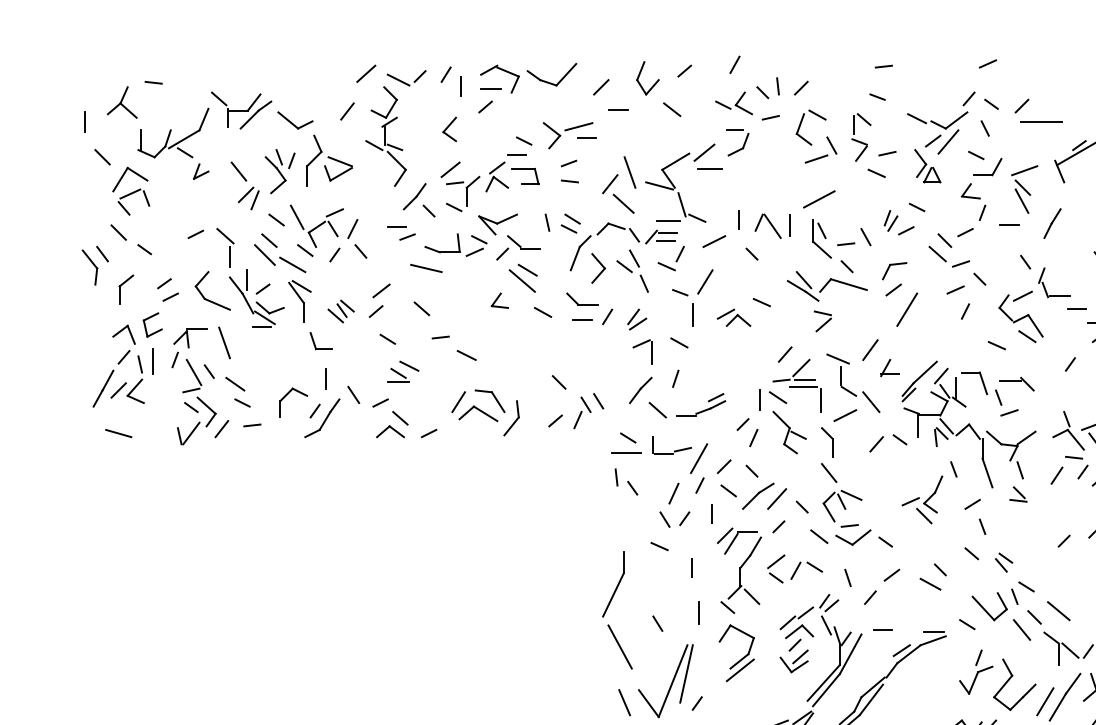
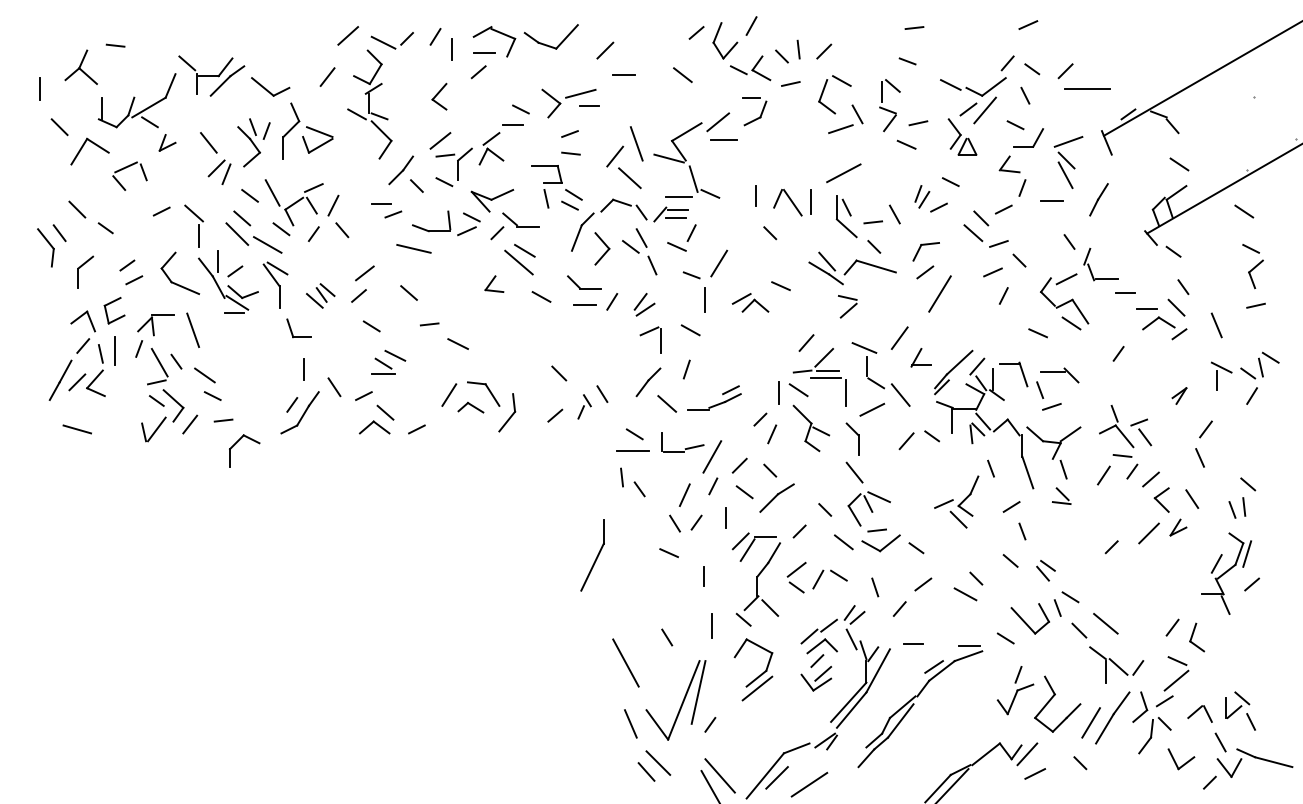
part: (640, 74) -> (717, 36), moved
part: (524, 169) -> (546, 166), moved
part: (130, 195) -> (126, 168), moved
line: (713, 241) -> (728, 219), removed
part: (287, 396) -> (237, 443), moved
part: (582, 412) -> (584, 406), size x0.7
part: (478, 413) -> (470, 407), size x0.6
line: (776, 498) -> (797, 500), removed
part: (613, 584) -> (592, 555), moved
line: (1021, 630) -> (1065, 644), removed

